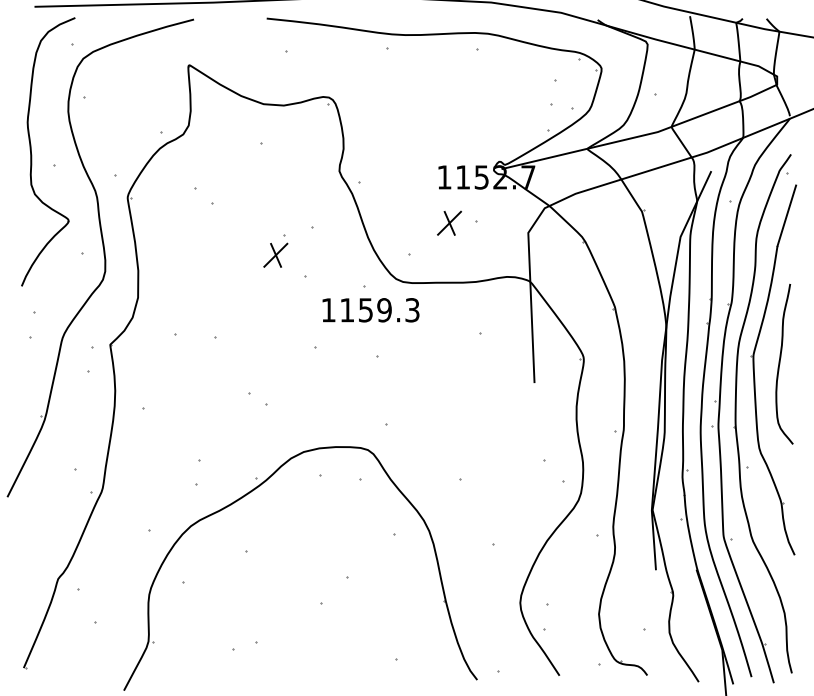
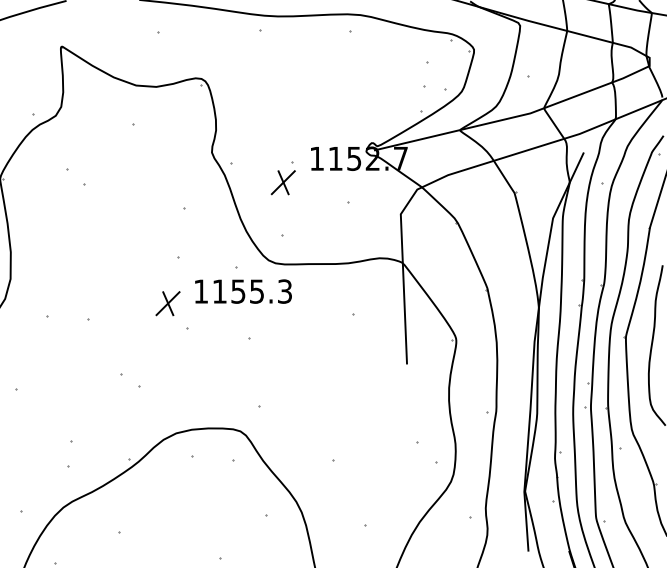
part: (449, 222) -> (168, 302), moved
part: (275, 250) -> (283, 177), moved
text: (384, 310) -> (257, 291), 1159.3 -> 1155.3

